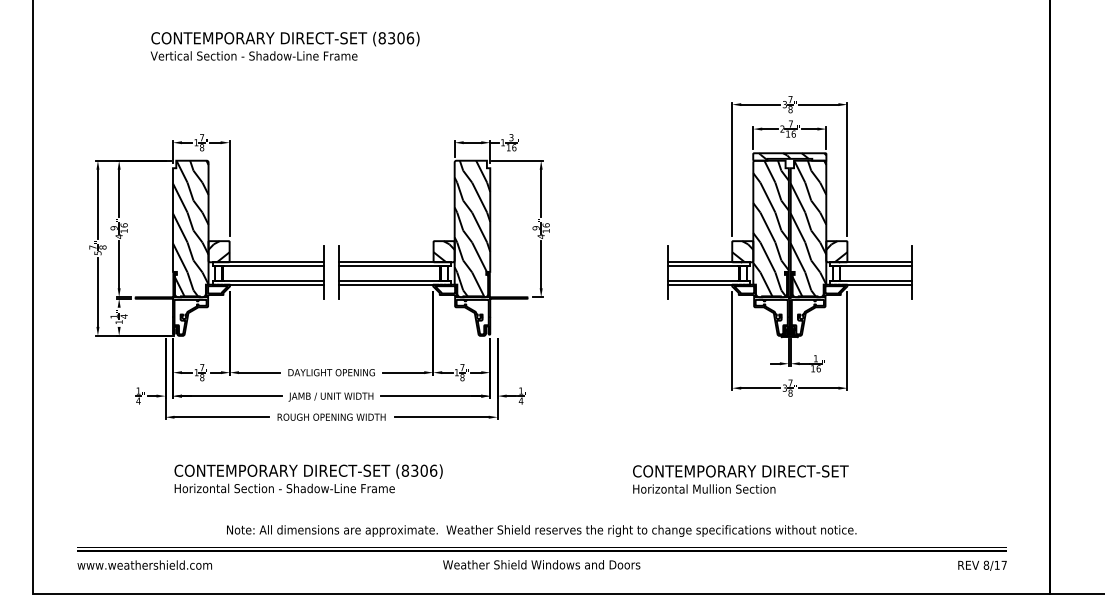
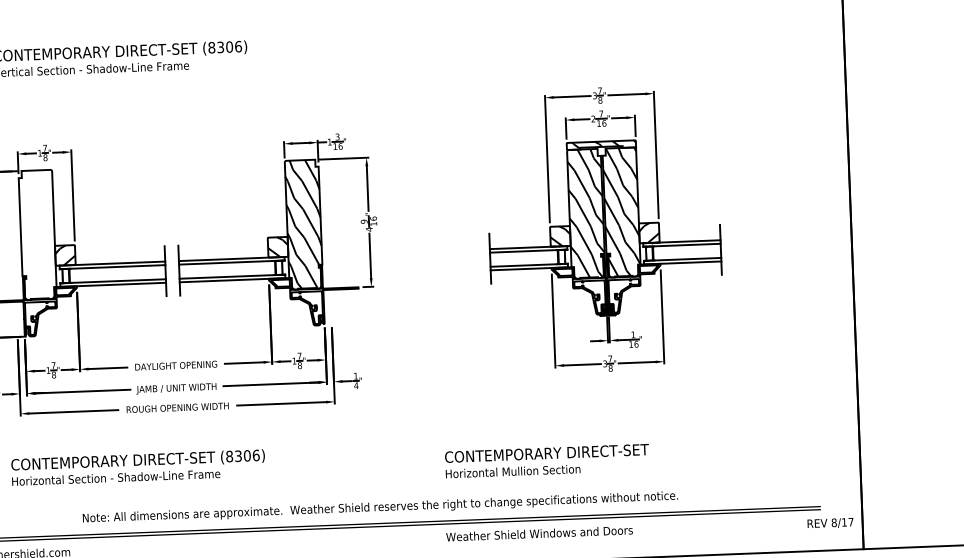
hatch: (190, 228) -> (37, 234), removed
text: (308, 478) -> (138, 467), moved
text: (740, 479) -> (546, 461), moved
text: (541, 564) -> (539, 533), moved
text: (982, 565) -> (830, 523), moved

